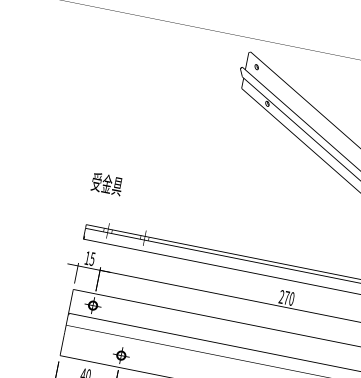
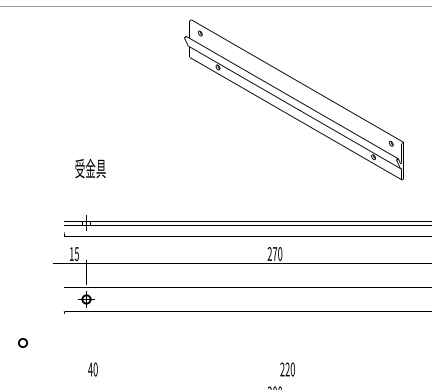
text: (107, 184) -> (90, 168), moved
part: (120, 355) -> (22, 342), moved

